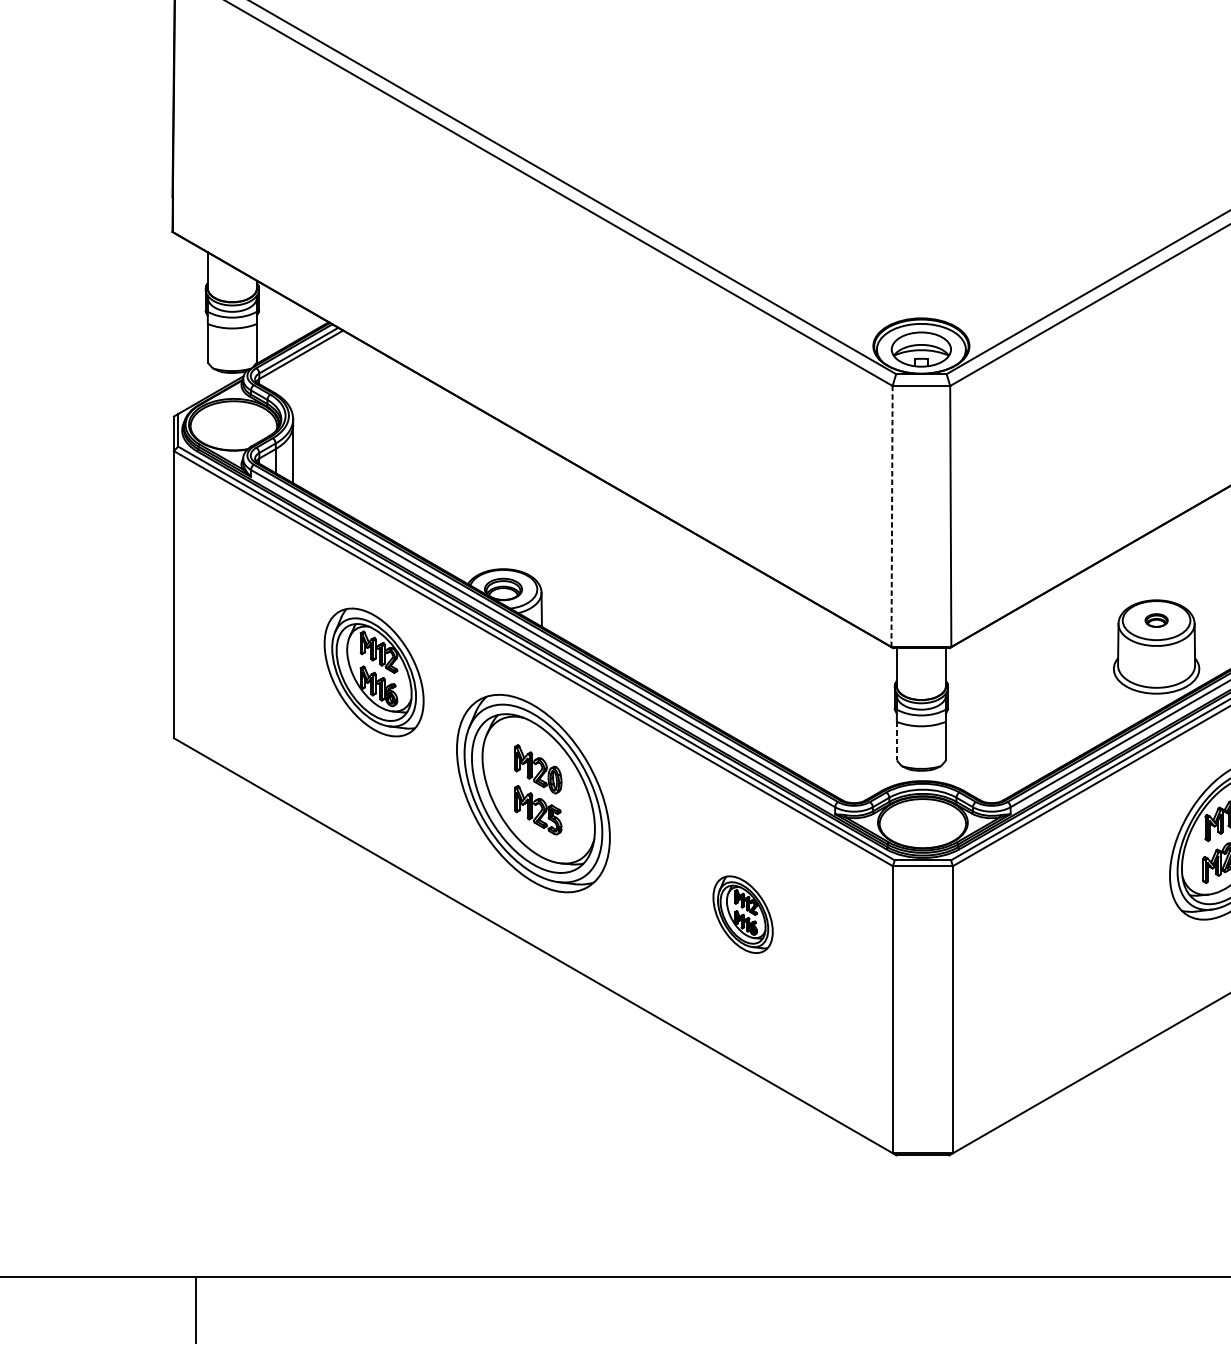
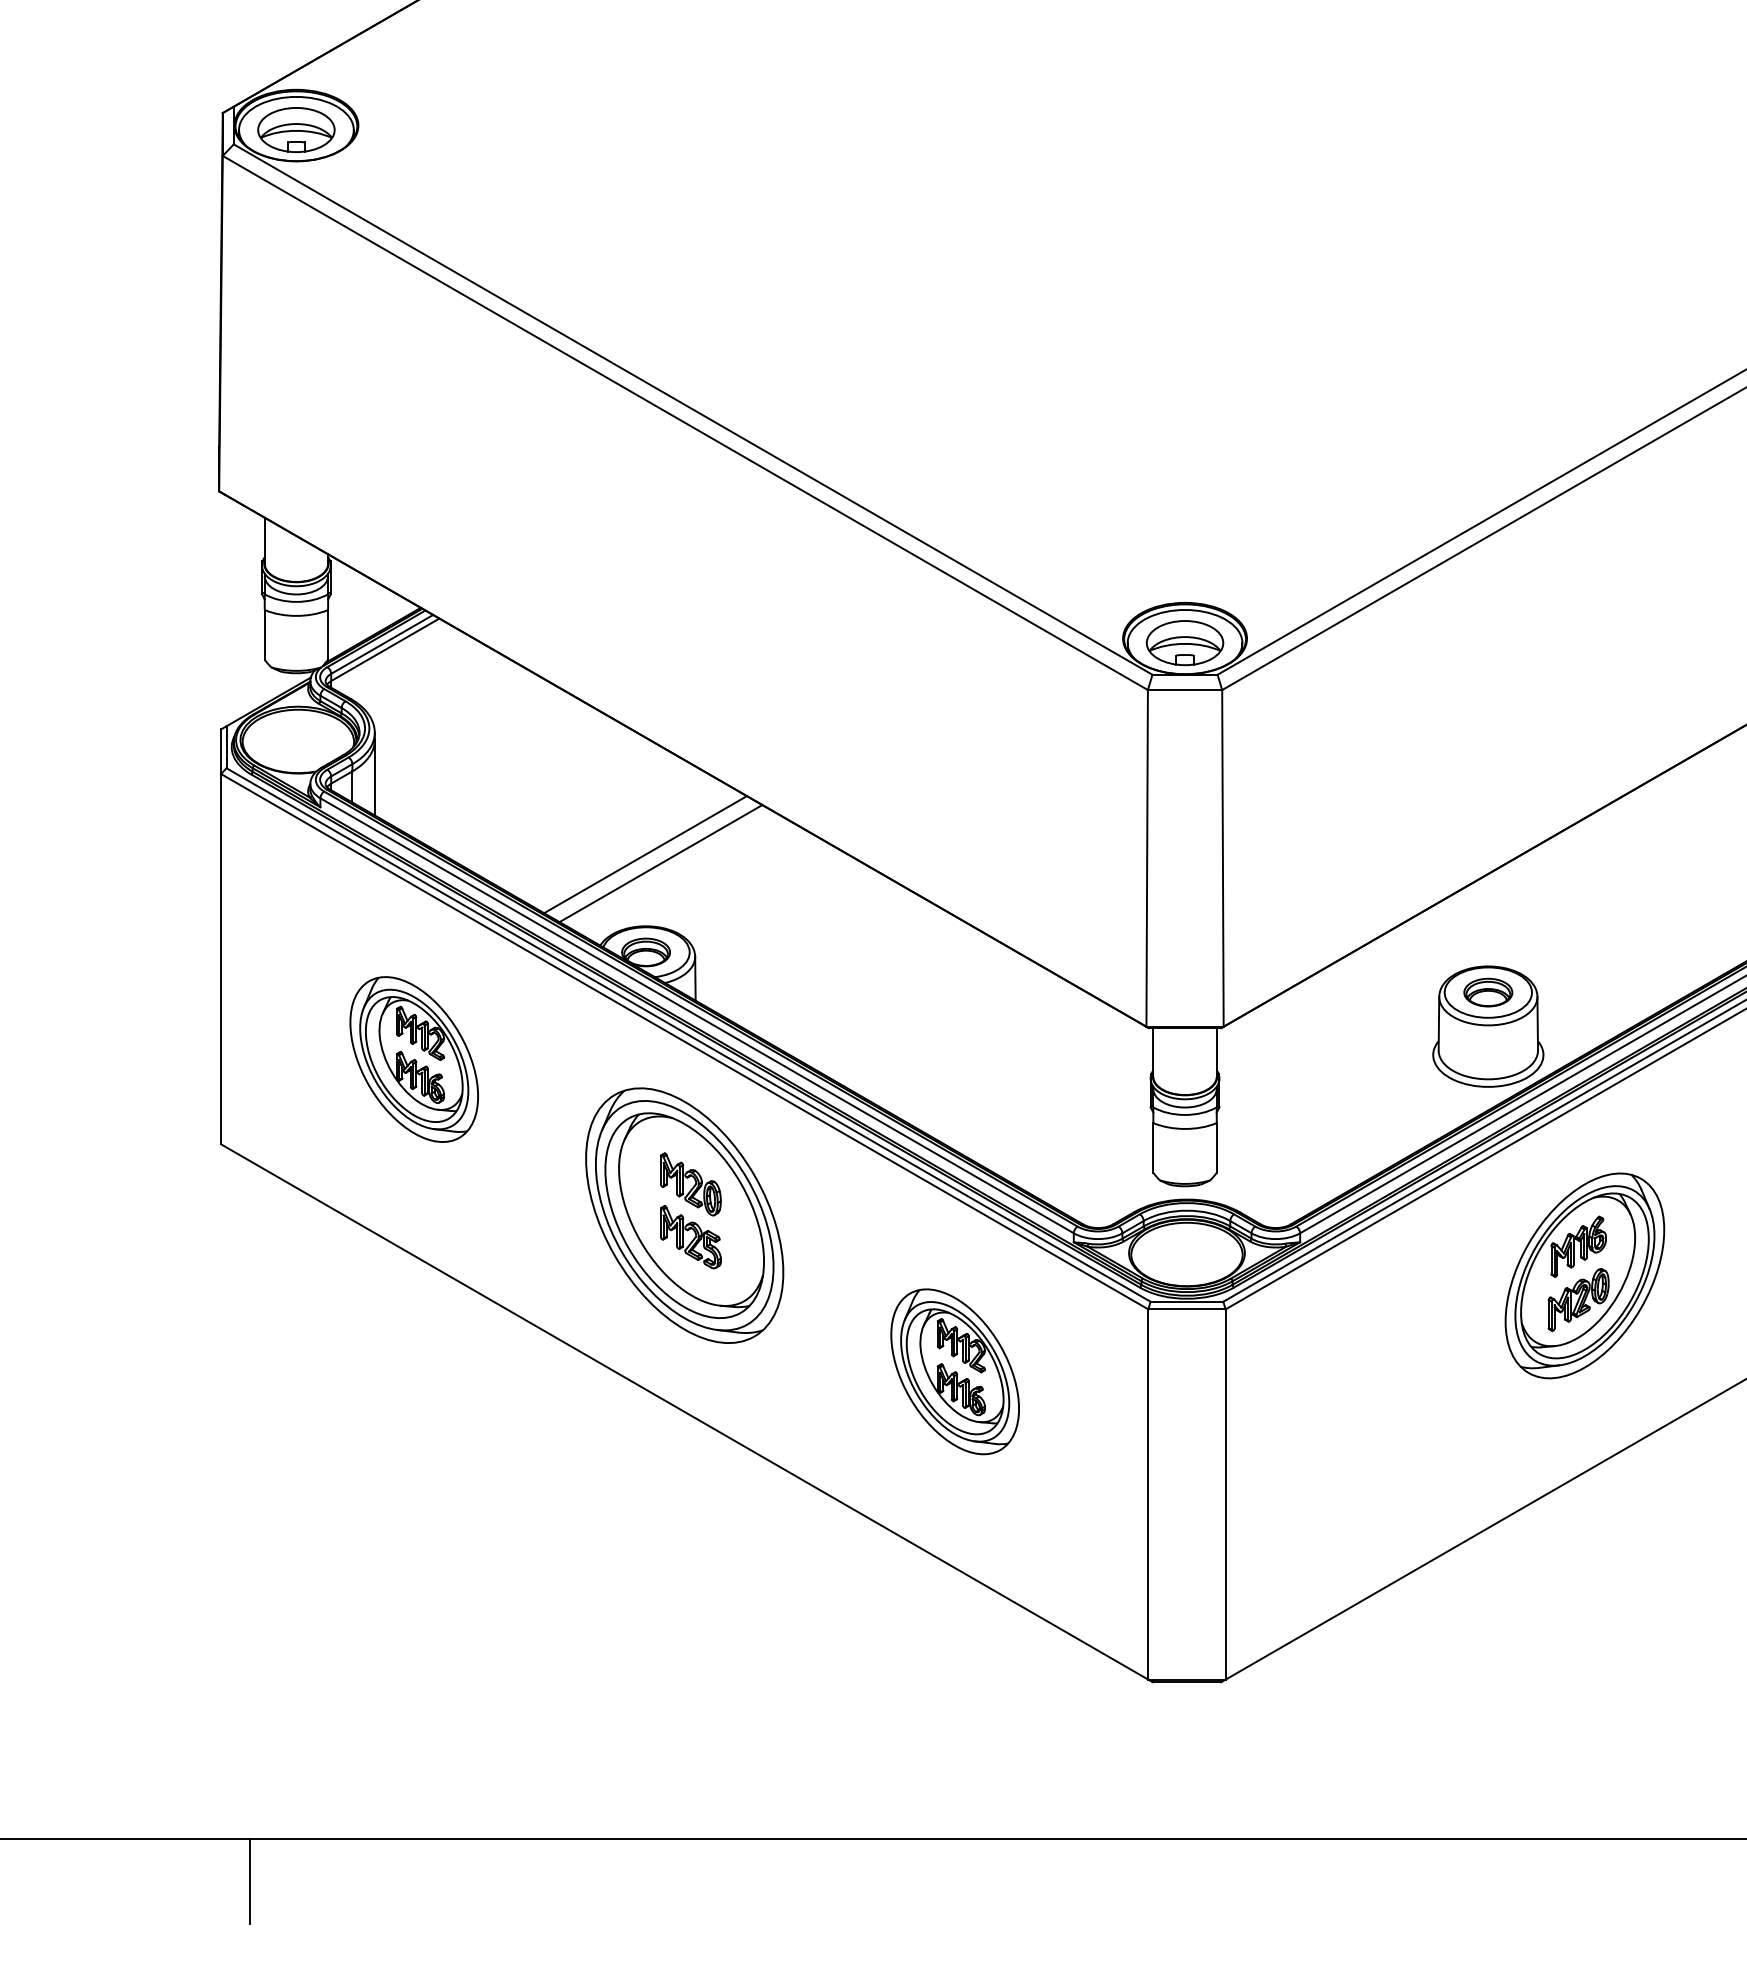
line: (503, 513) -> (645, 854), added
line: (892, 515) -> (1147, 857), dashed -> solid
line: (514, 520) -> (660, 863), added
part: (1156, 620) -> (1488, 992), size x1.67
part: (373, 672) -> (413, 1059), moved
line: (896, 741) -> (1153, 1148), dashed -> solid
part: (742, 914) -> (954, 1371), size x1.67

